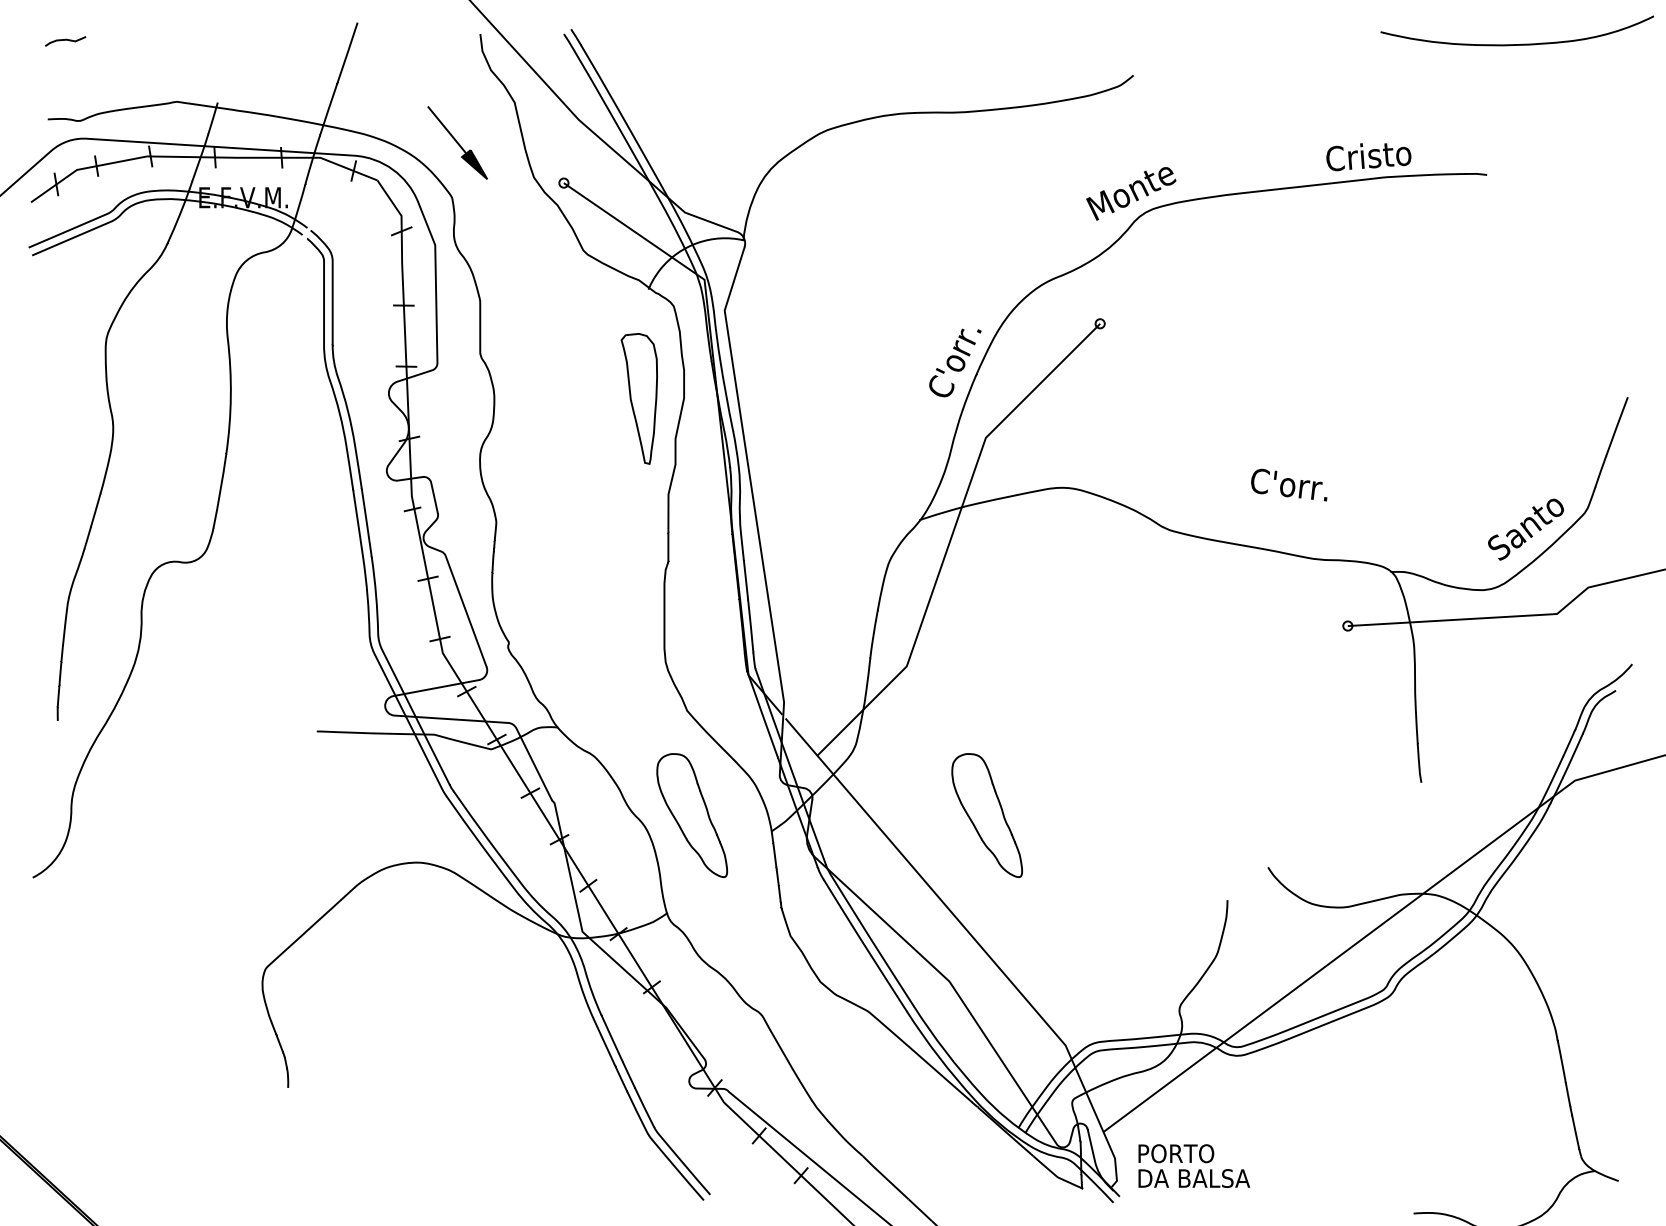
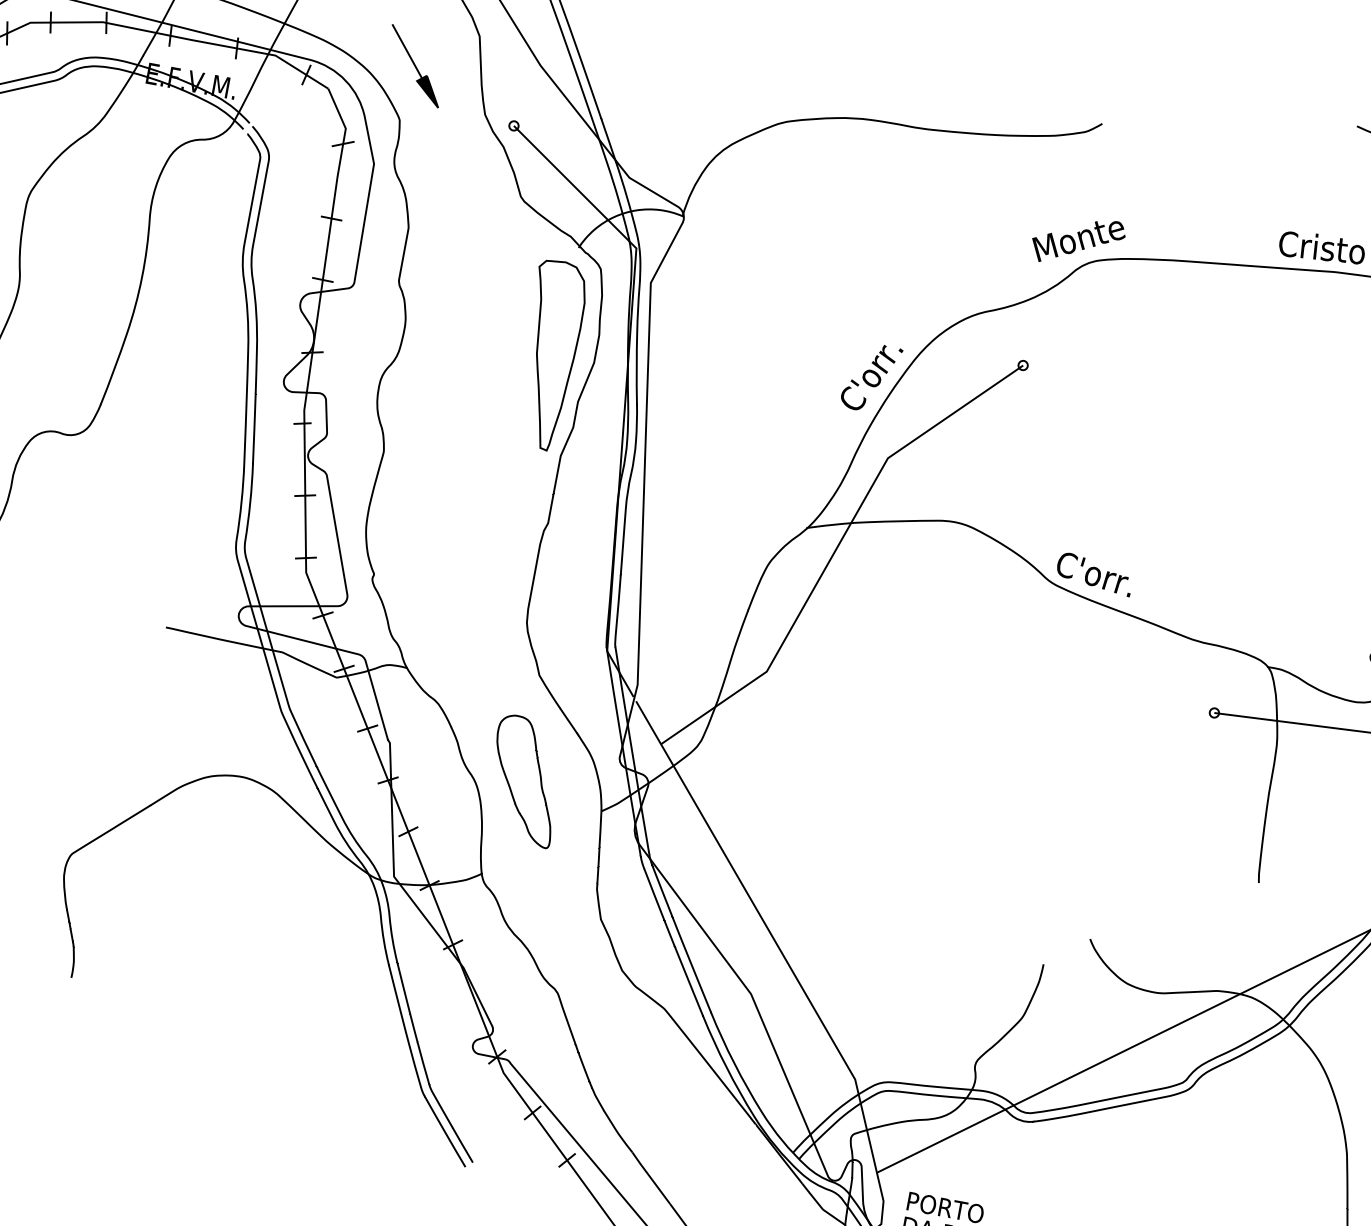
part: (639, 398) -> (549, 354), size x1.43
text: (1289, 484) -> (1095, 573), moved
part: (987, 815) -> (819, 835), removed

